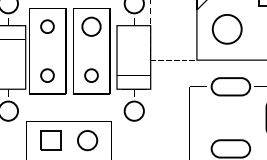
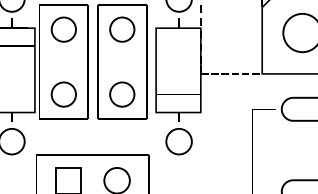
circle: (47, 26) -> (63, 29), size x1.43
circle: (47, 75) -> (63, 94), size x1.43
circle: (91, 75) -> (122, 94), size x1.43

